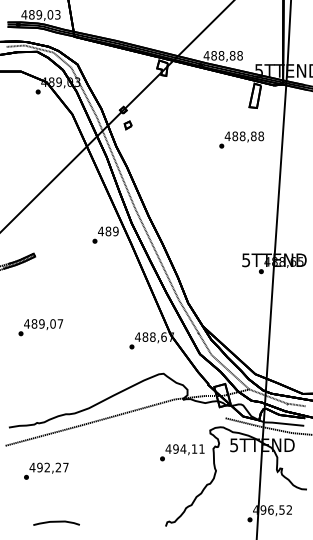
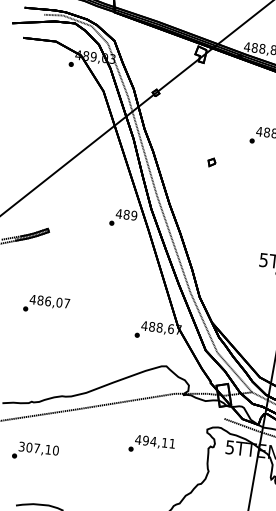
part: (127, 125) -> (211, 162), moved
text: (41, 323) -> (47, 300), 489,07 -> 486,07
text: (182, 452) -> (152, 444), moved
text: (48, 467) -> (38, 448), 492,27 -> 307,10

